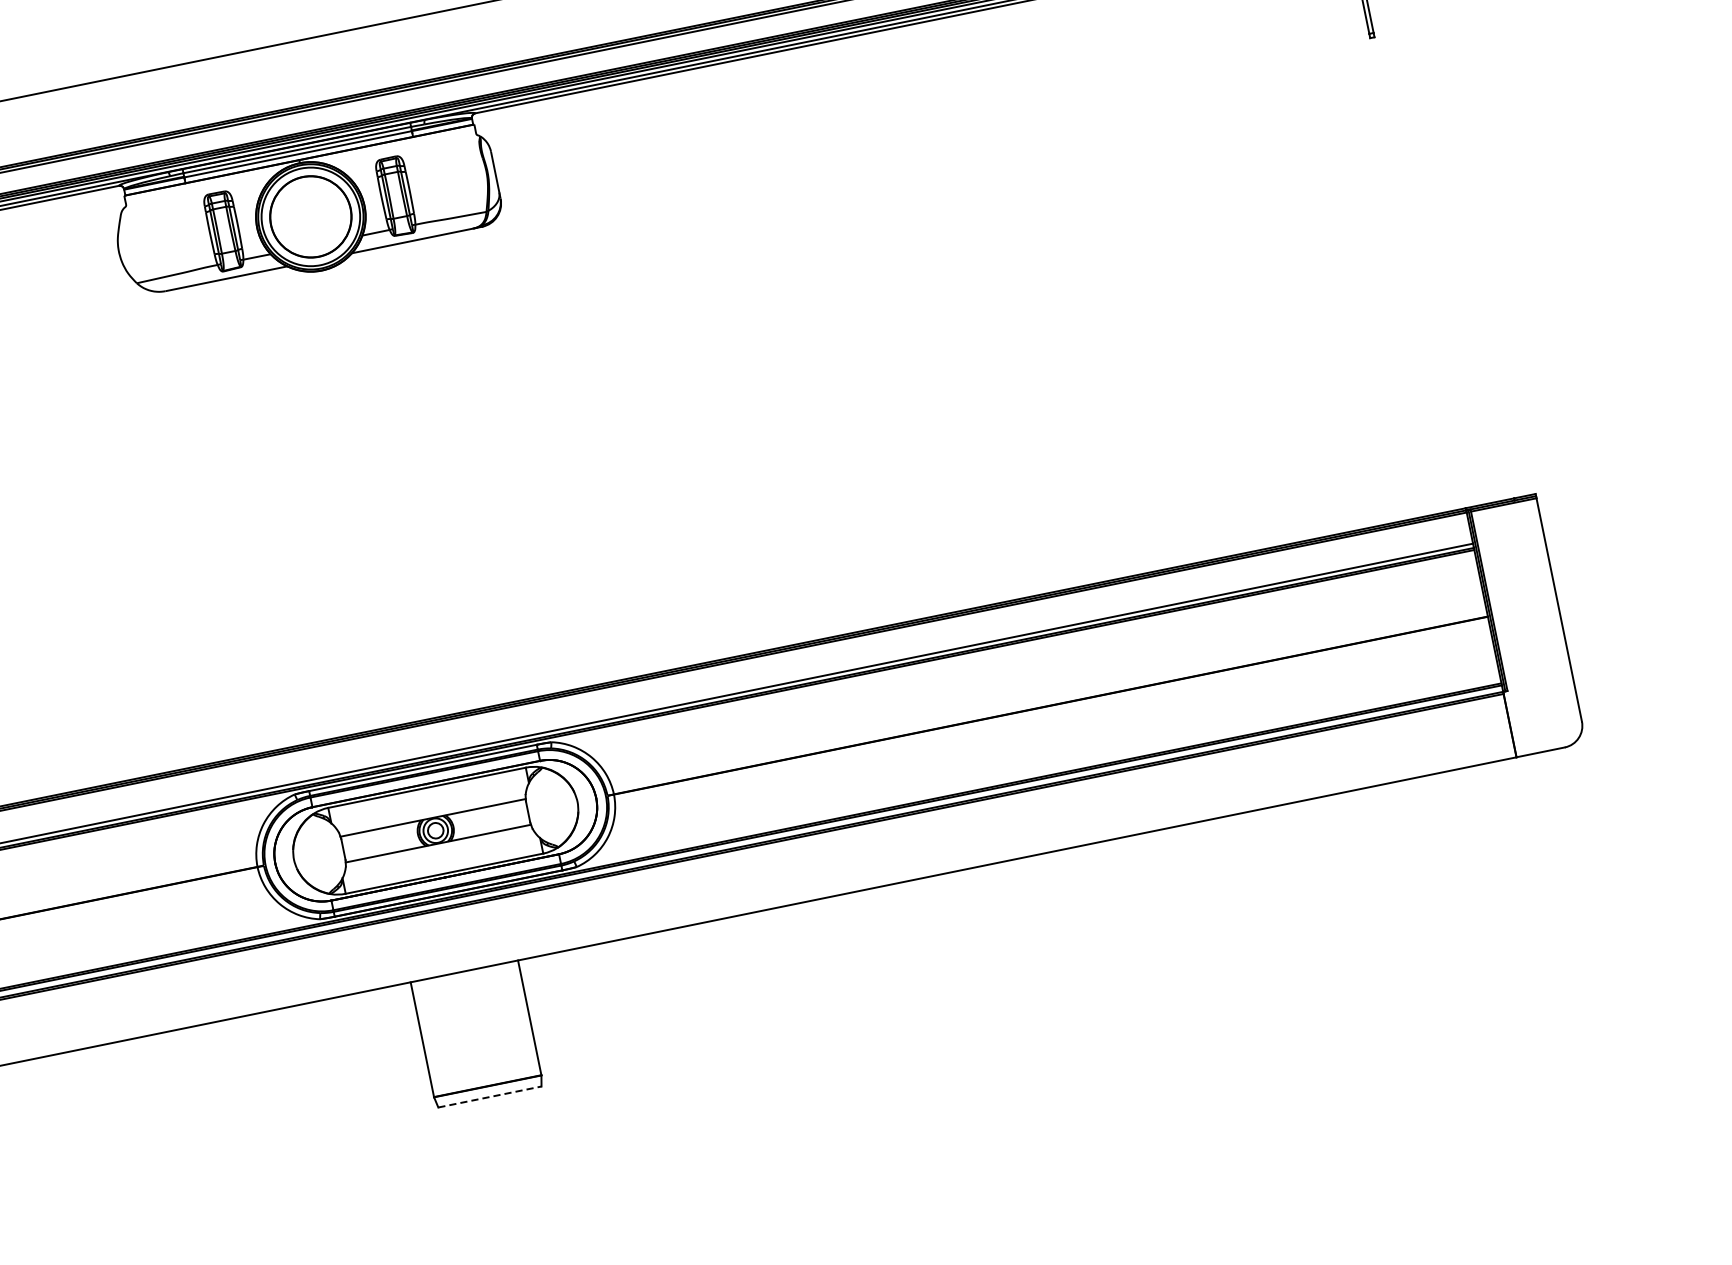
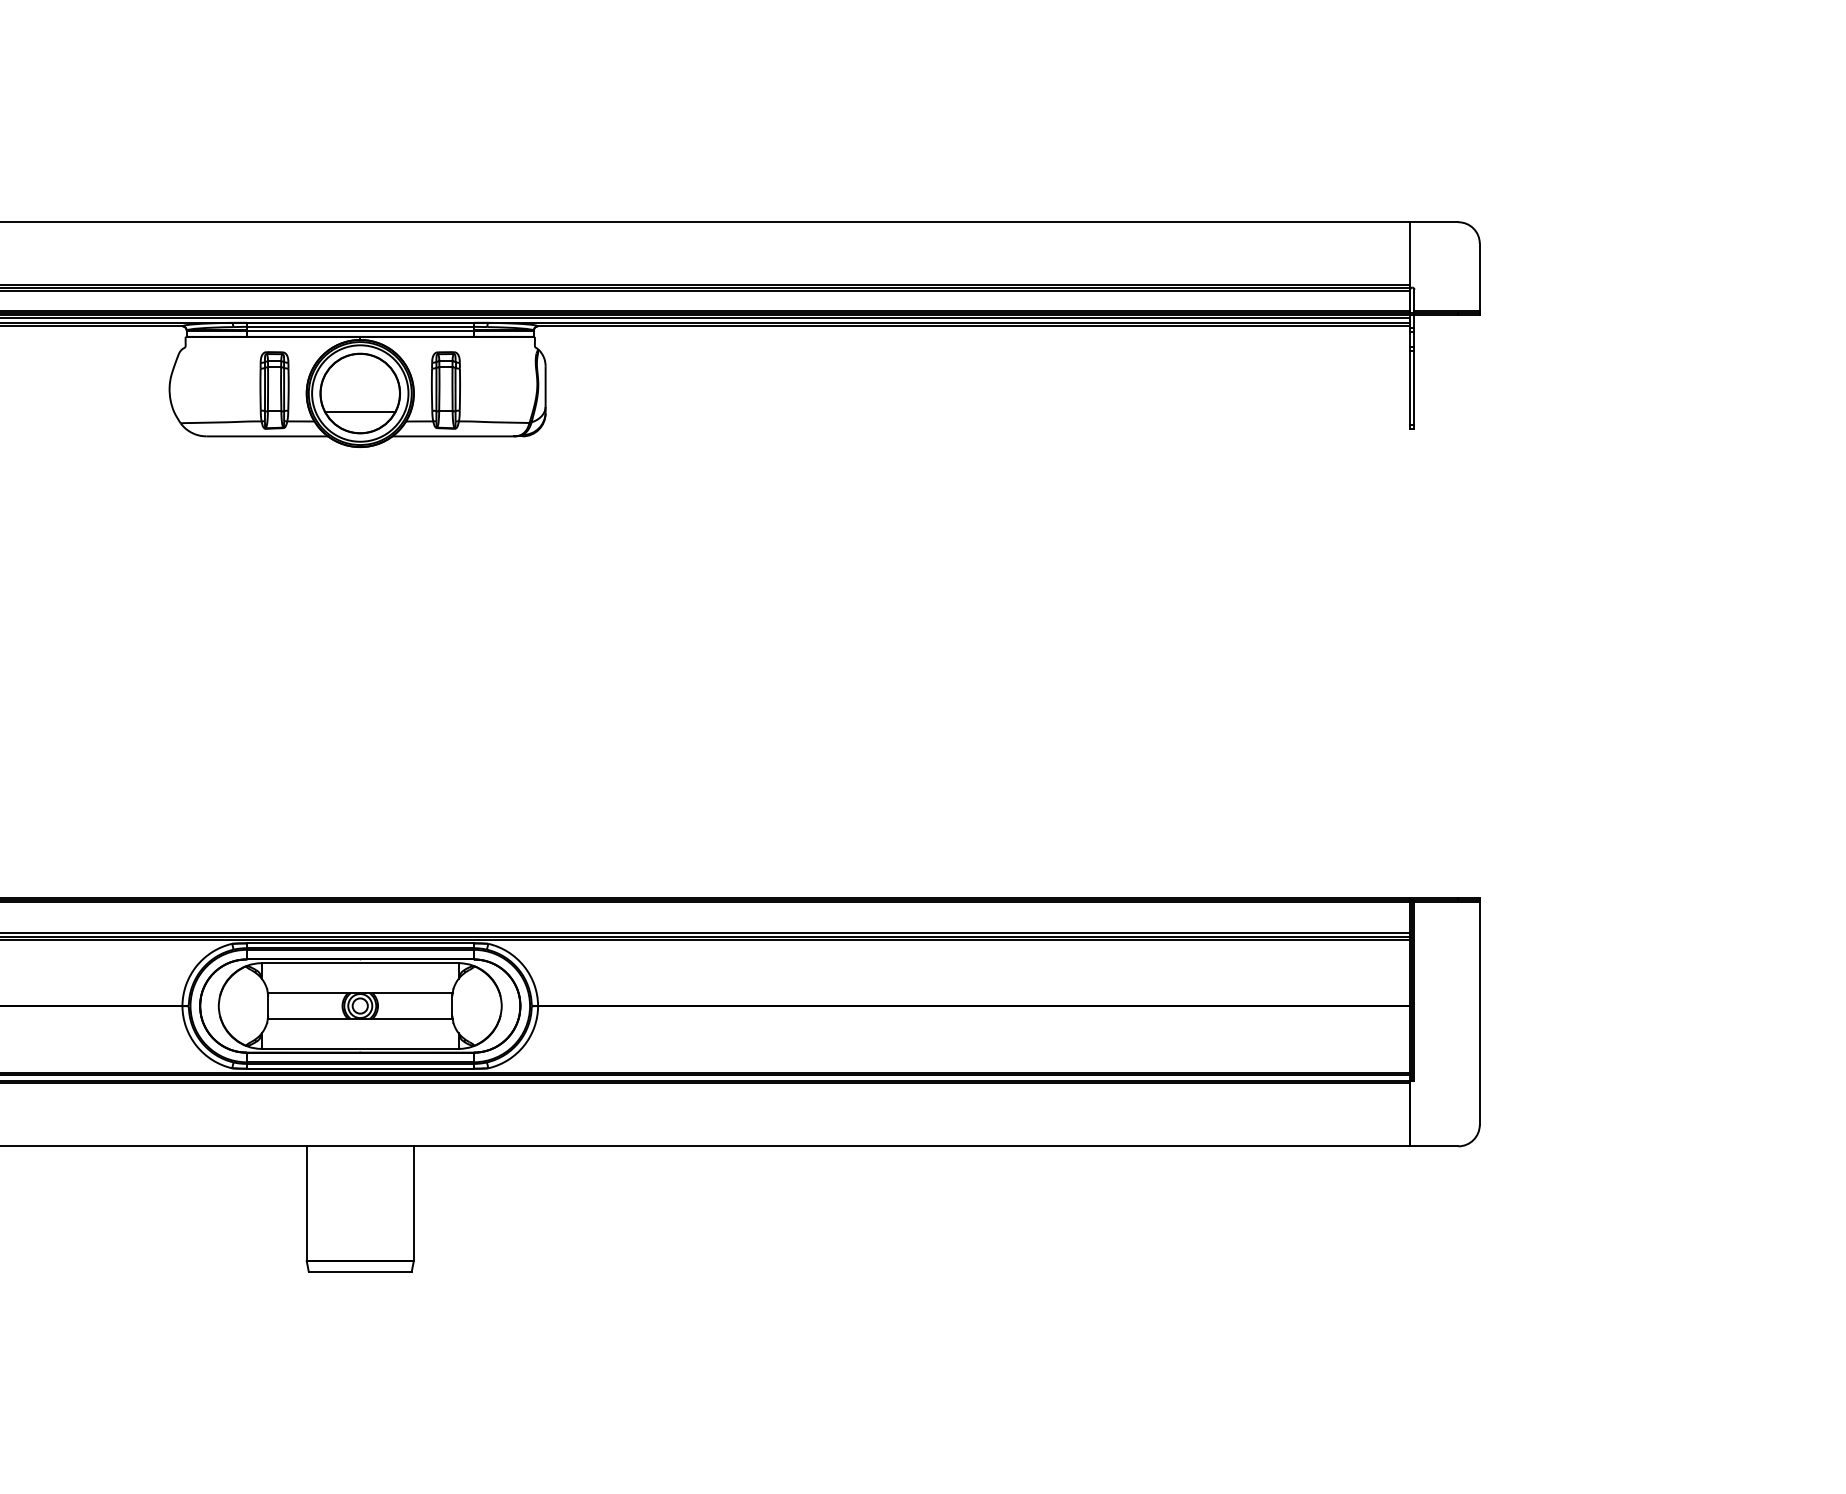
line: (314, 234) -> (360, 411), added
line: (490, 1096) -> (360, 1271), dashed -> solid

